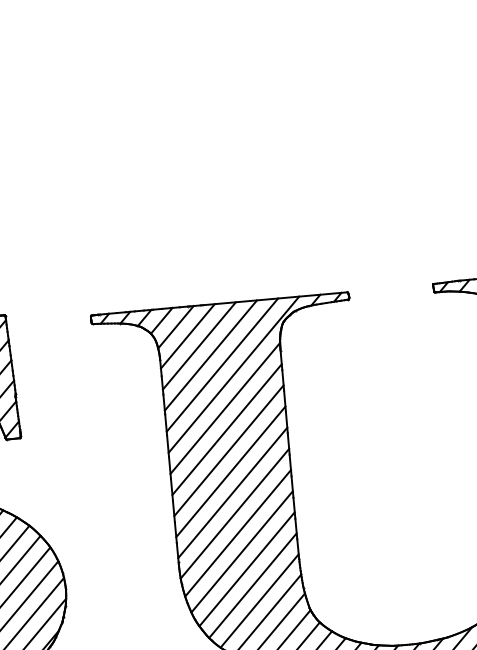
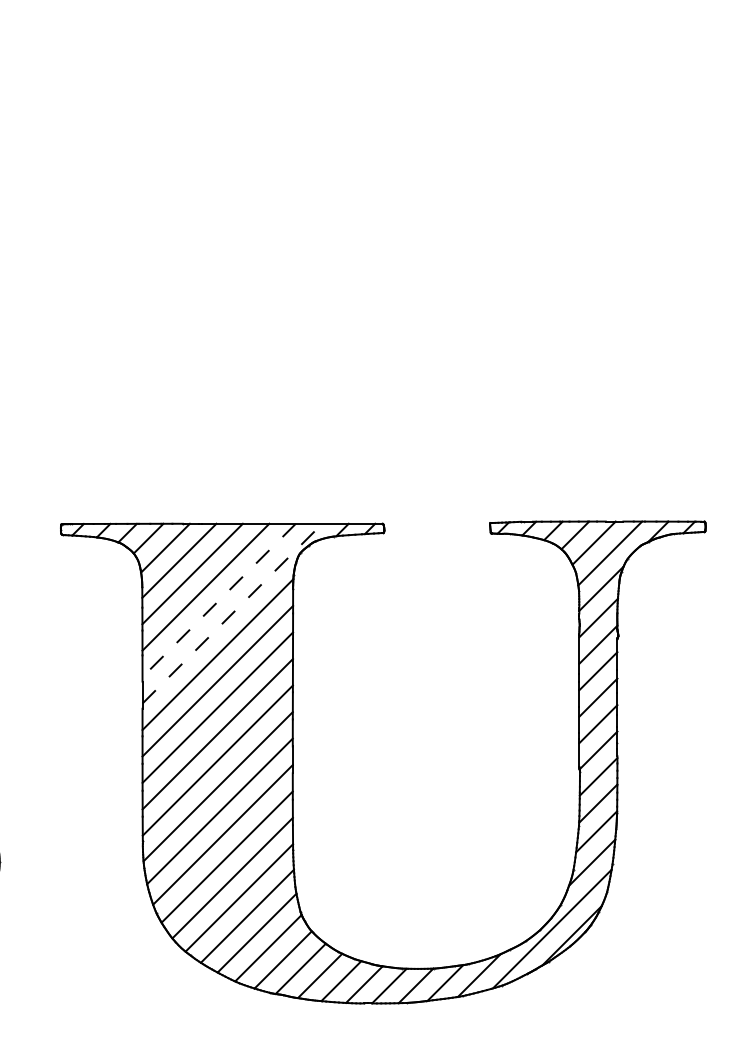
line: (221, 365) -> (218, 600), solid -> dashed
line: (233, 374) -> (232, 613), solid -> dashed

